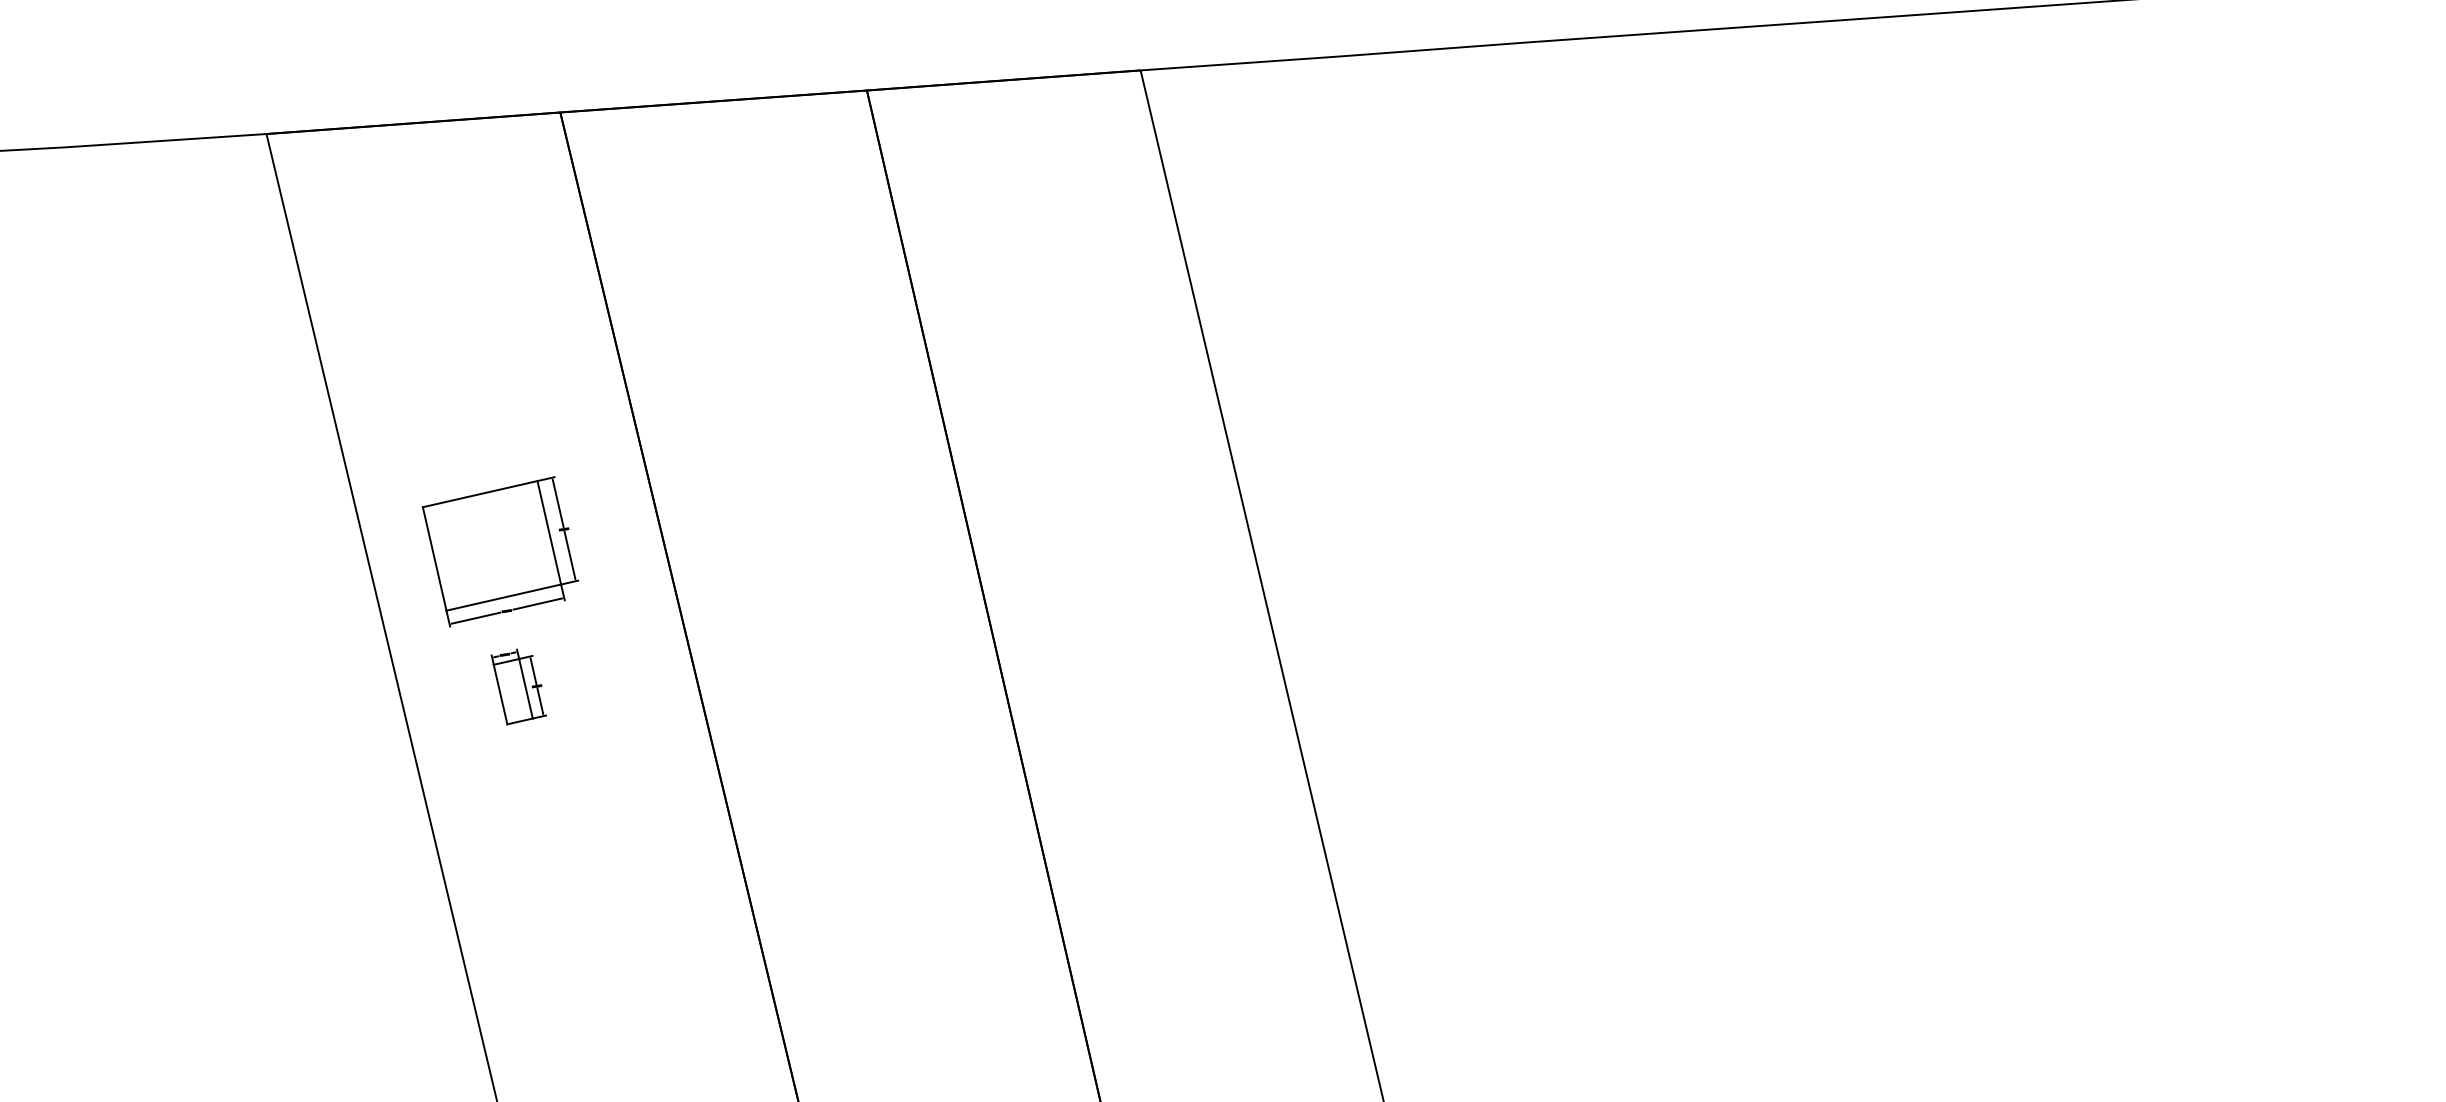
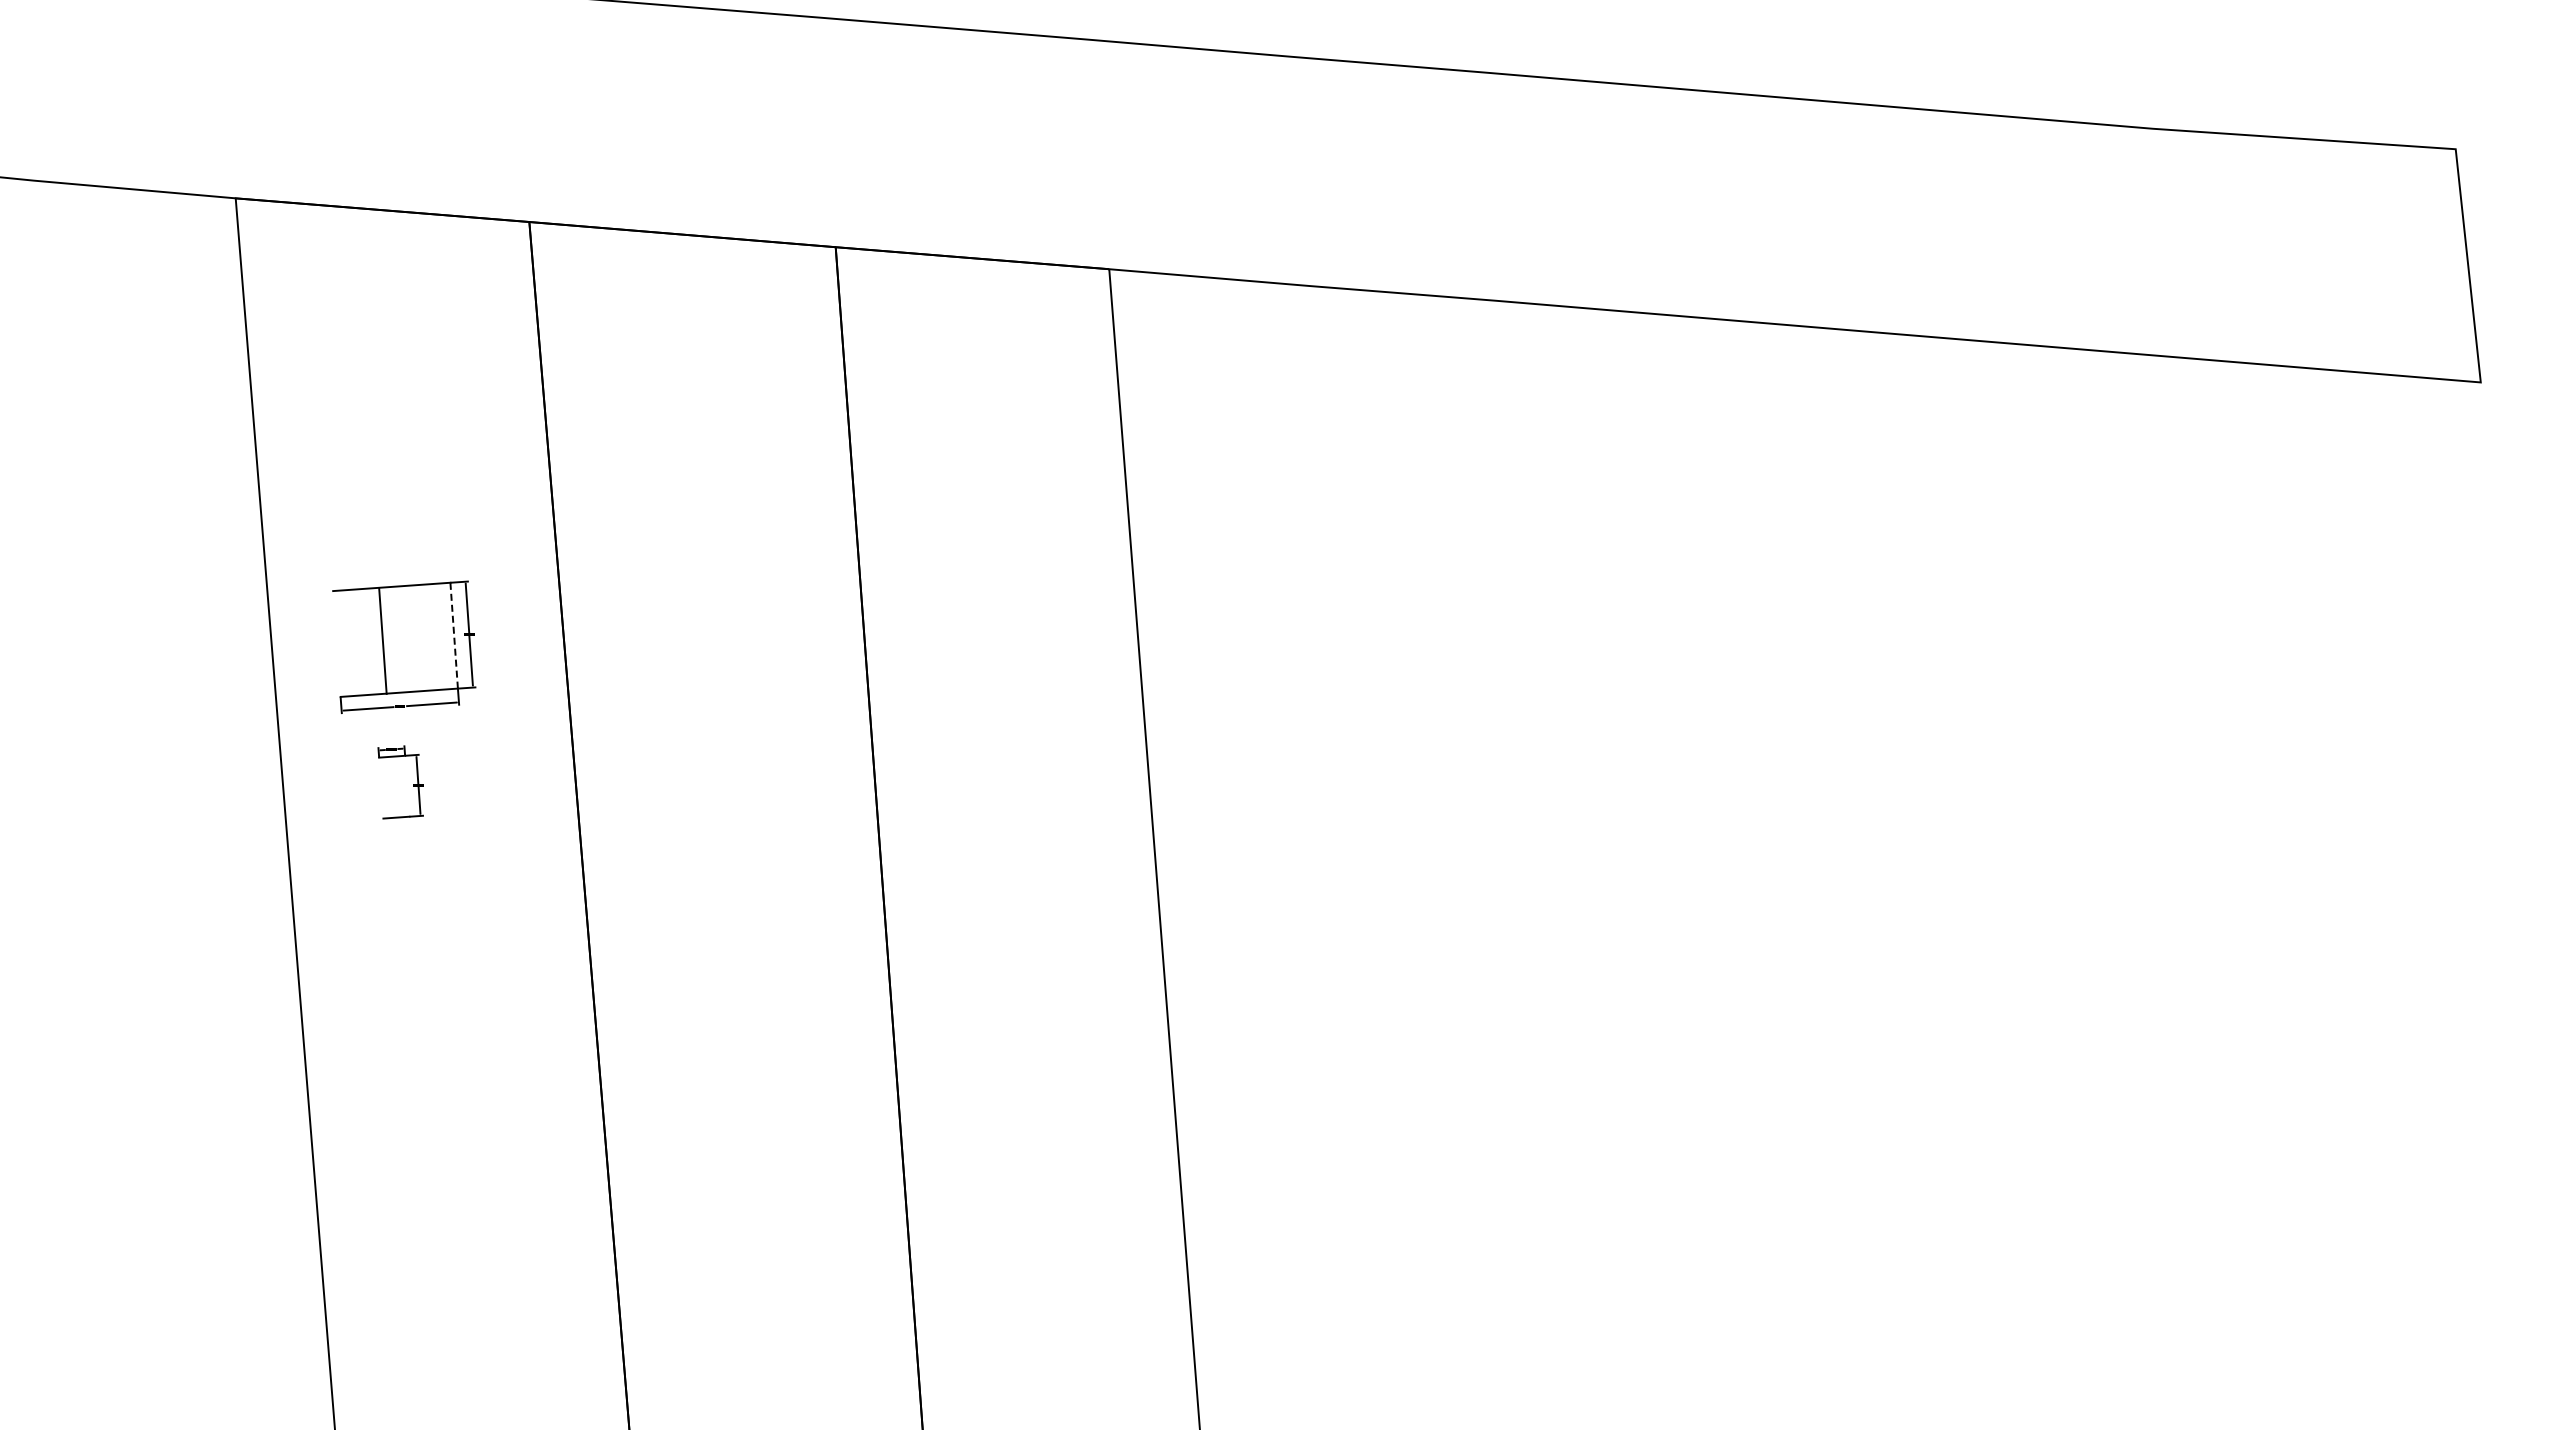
line: (549, 532) -> (454, 635), solid -> dashed
line: (434, 558) -> (382, 640), moved
line: (526, 687) -> (407, 785), removed
line: (500, 693) -> (381, 787), removed

